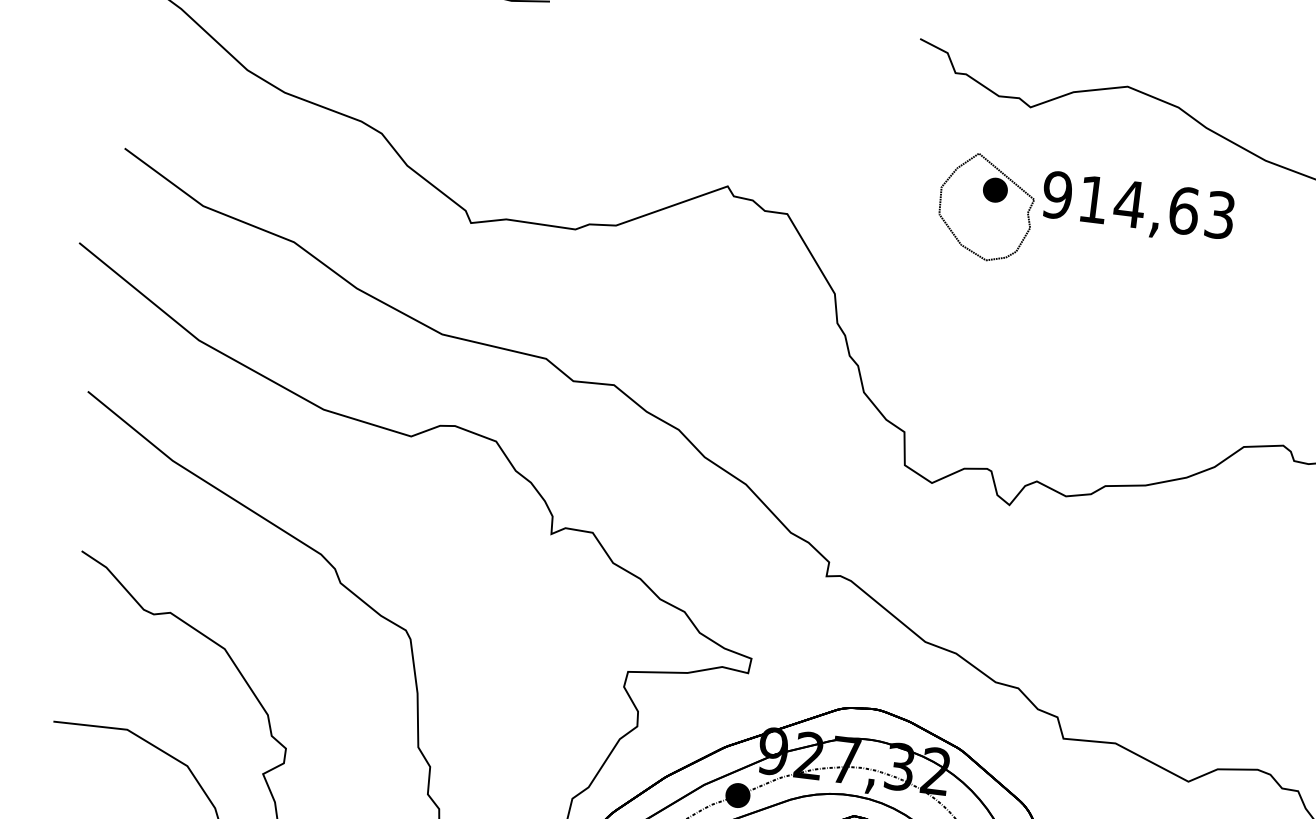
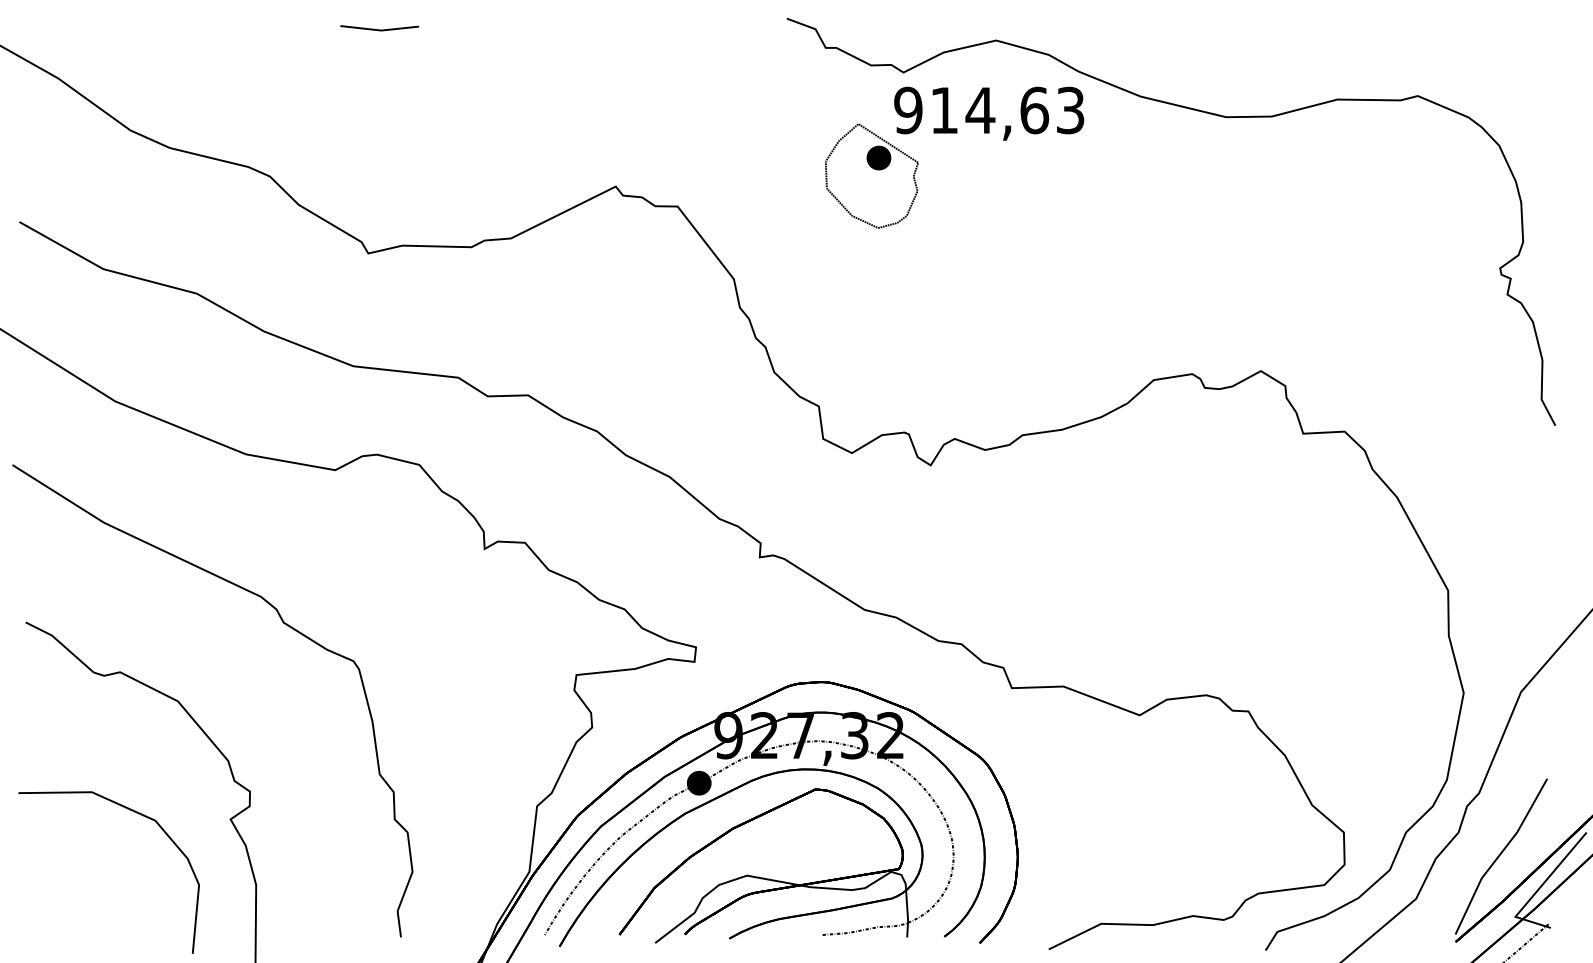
text: (1138, 208) -> (989, 113), moved

